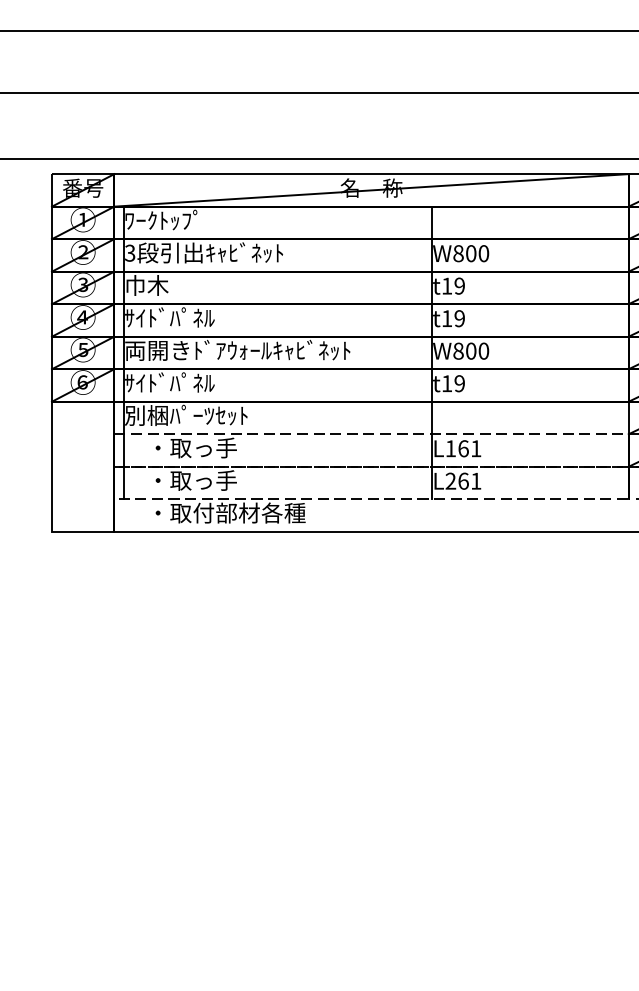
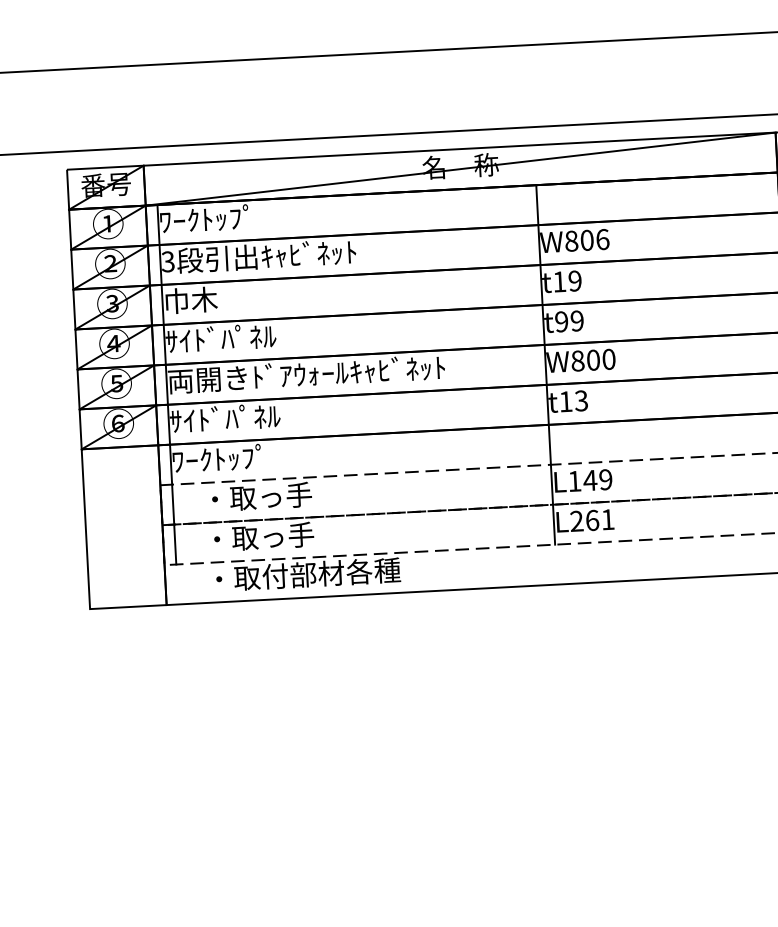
text: (483, 253) -> (602, 239), W800 -> W806
text: (446, 318) -> (561, 321), t19 -> t99
text: (459, 383) -> (581, 400), t19 -> t13
text: (186, 414) -> (247, 456), 別梱ﾊﾟｰﾂｾｯﾄ -> ﾜｰｸﾄｯﾌﾟ
text: (469, 448) -> (597, 479), L161 -> L149

